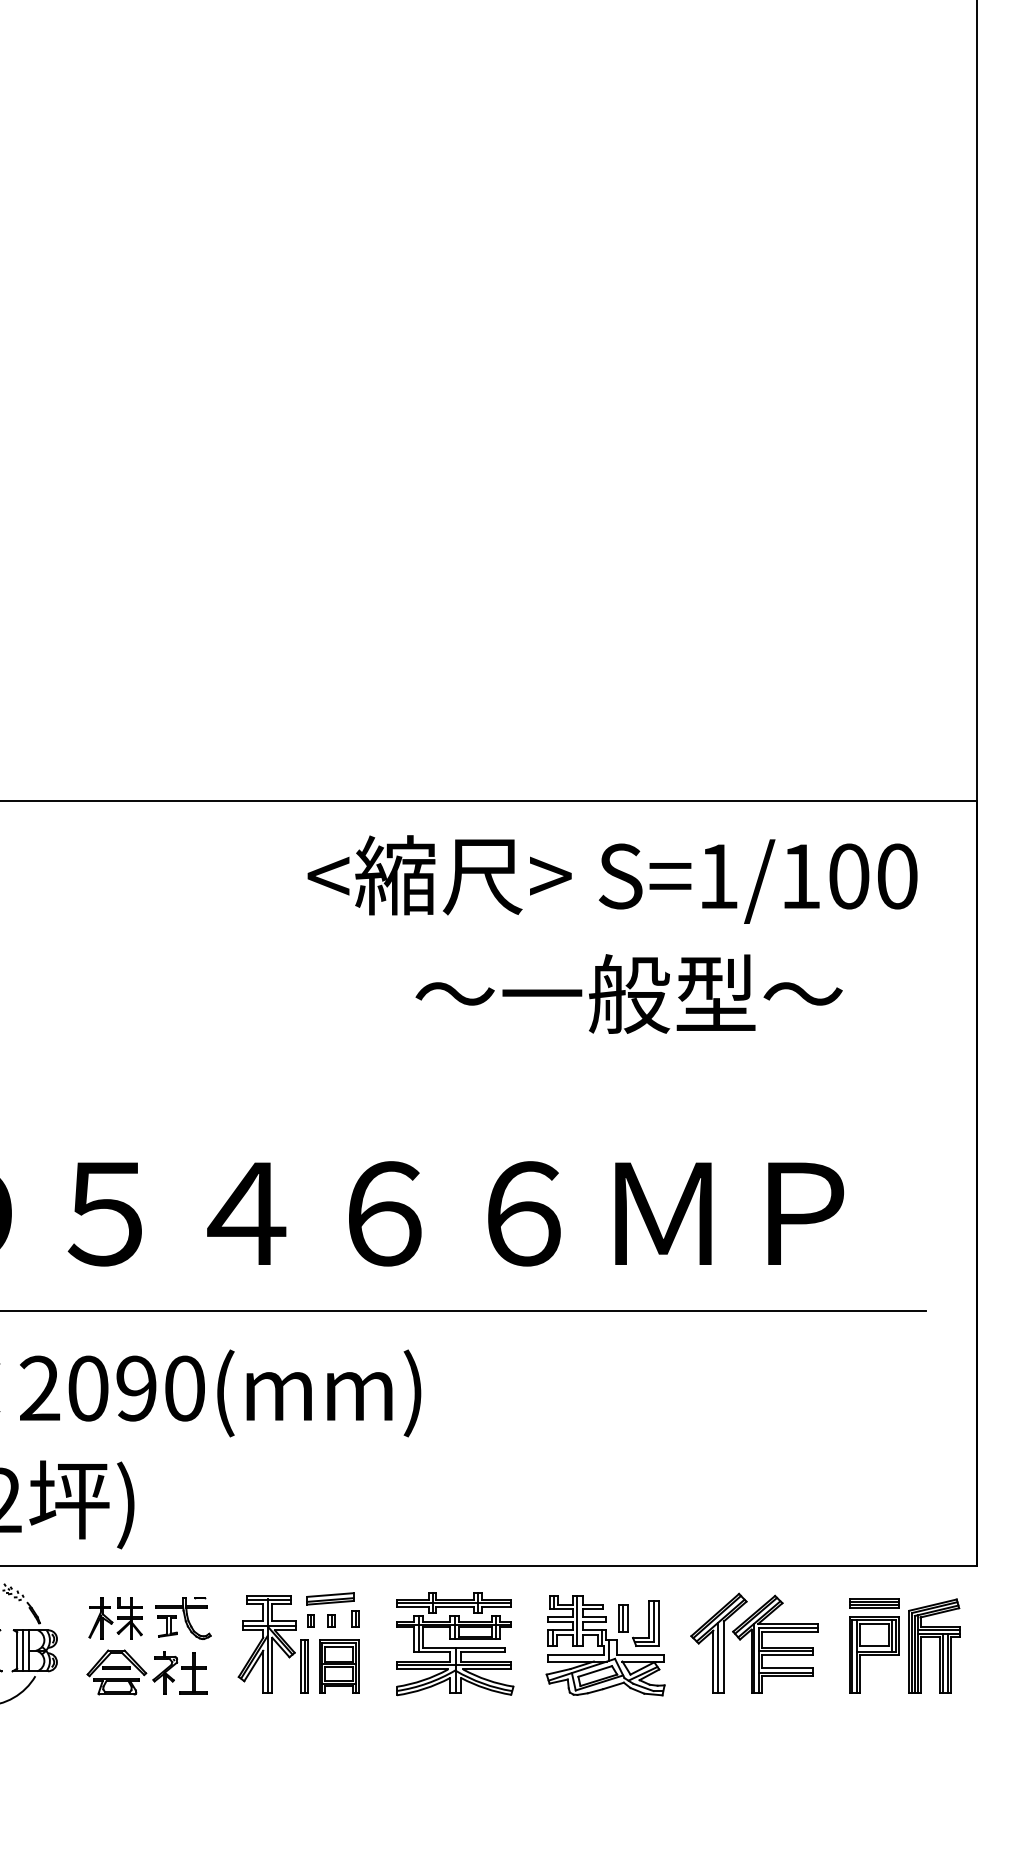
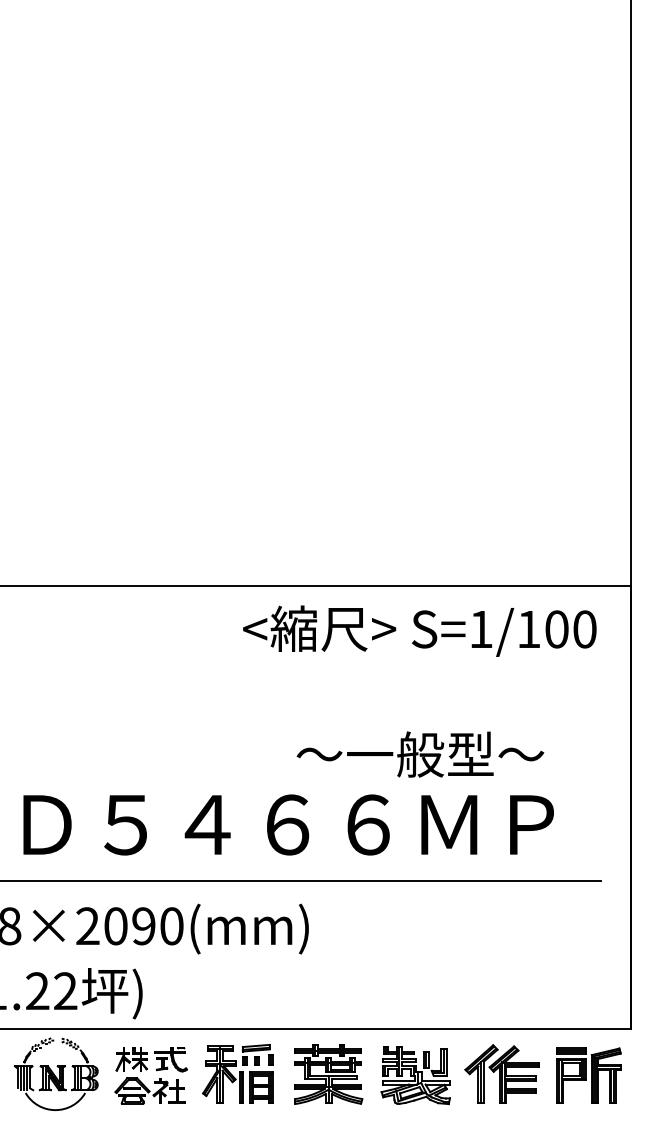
text: (629, 993) -> (420, 754), moved

